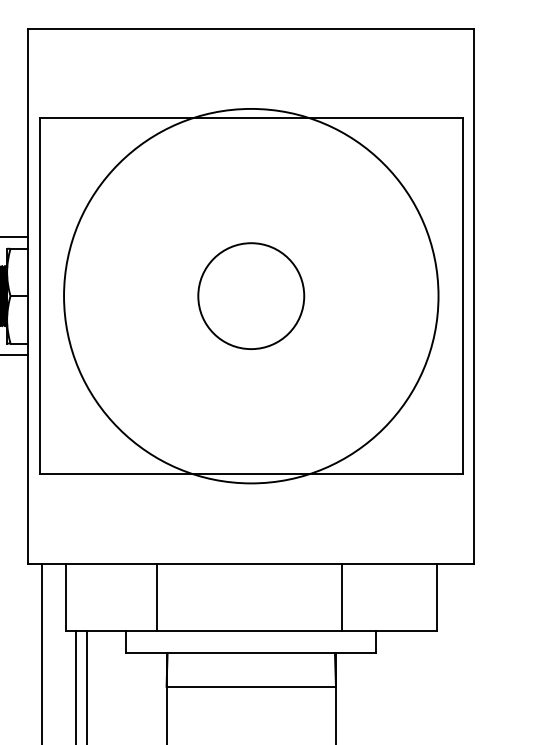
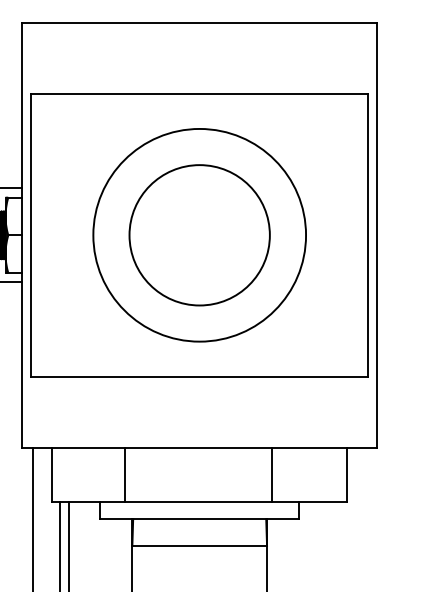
circle: (251, 295) -> (199, 234), size x0.71
circle: (251, 296) -> (199, 235), size x1.67

